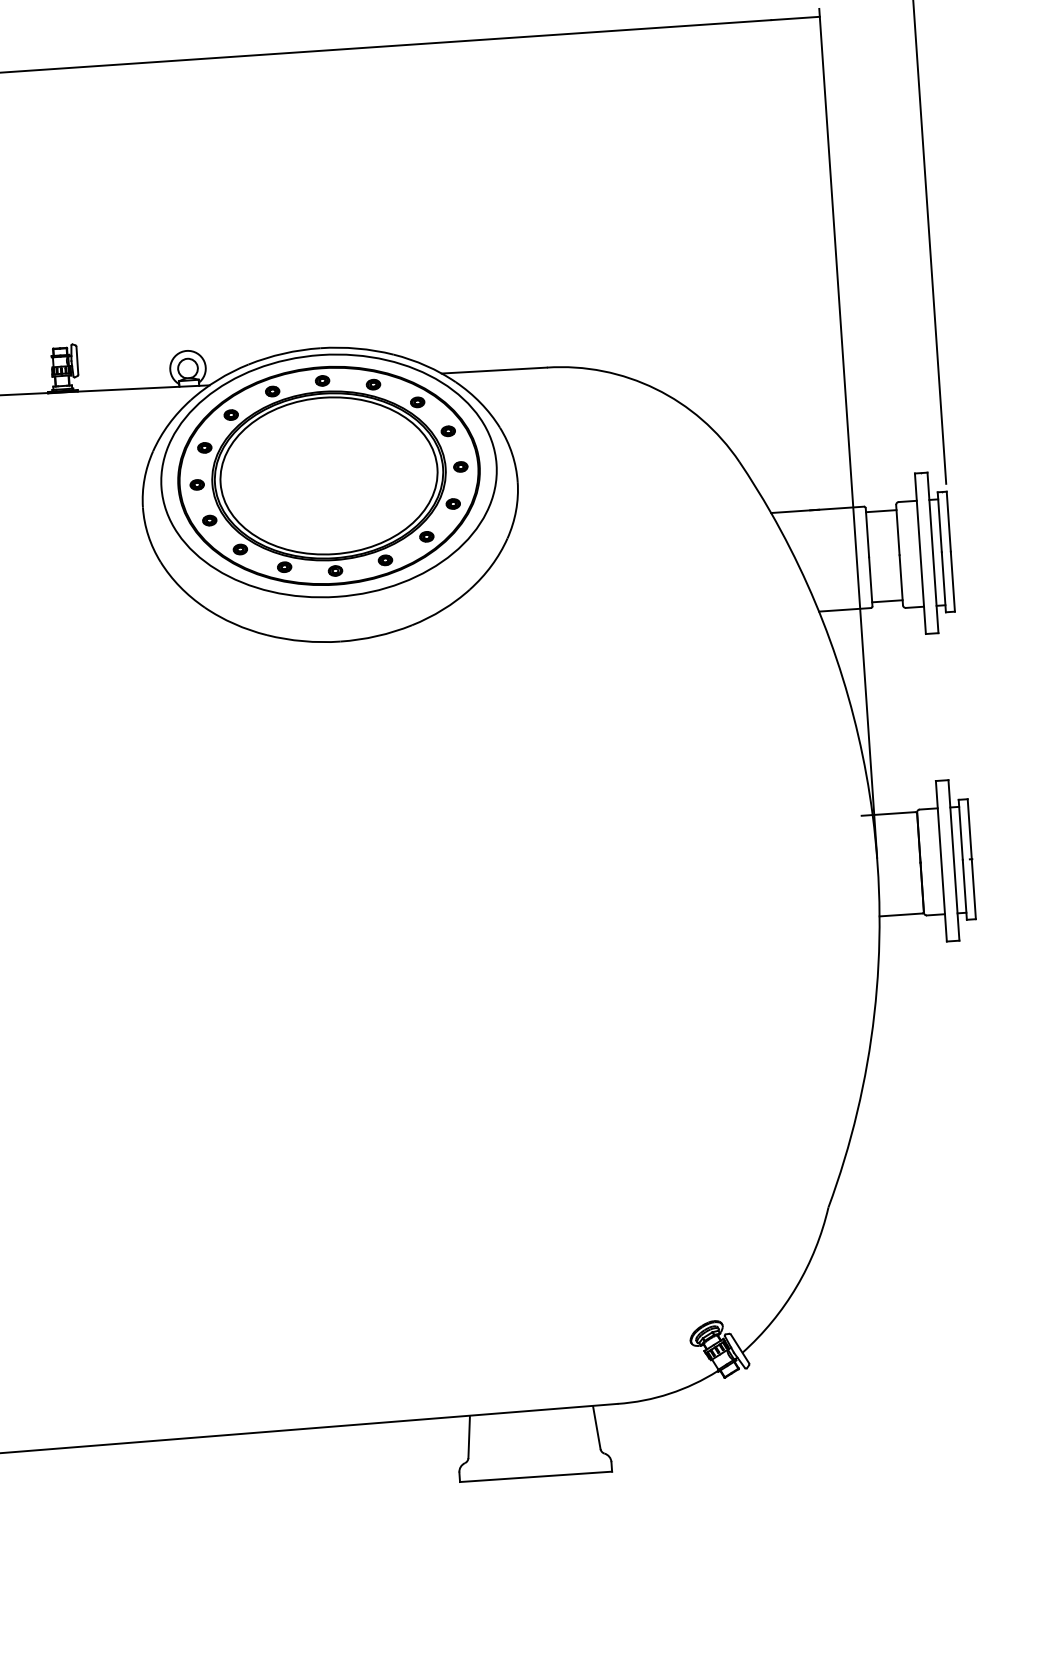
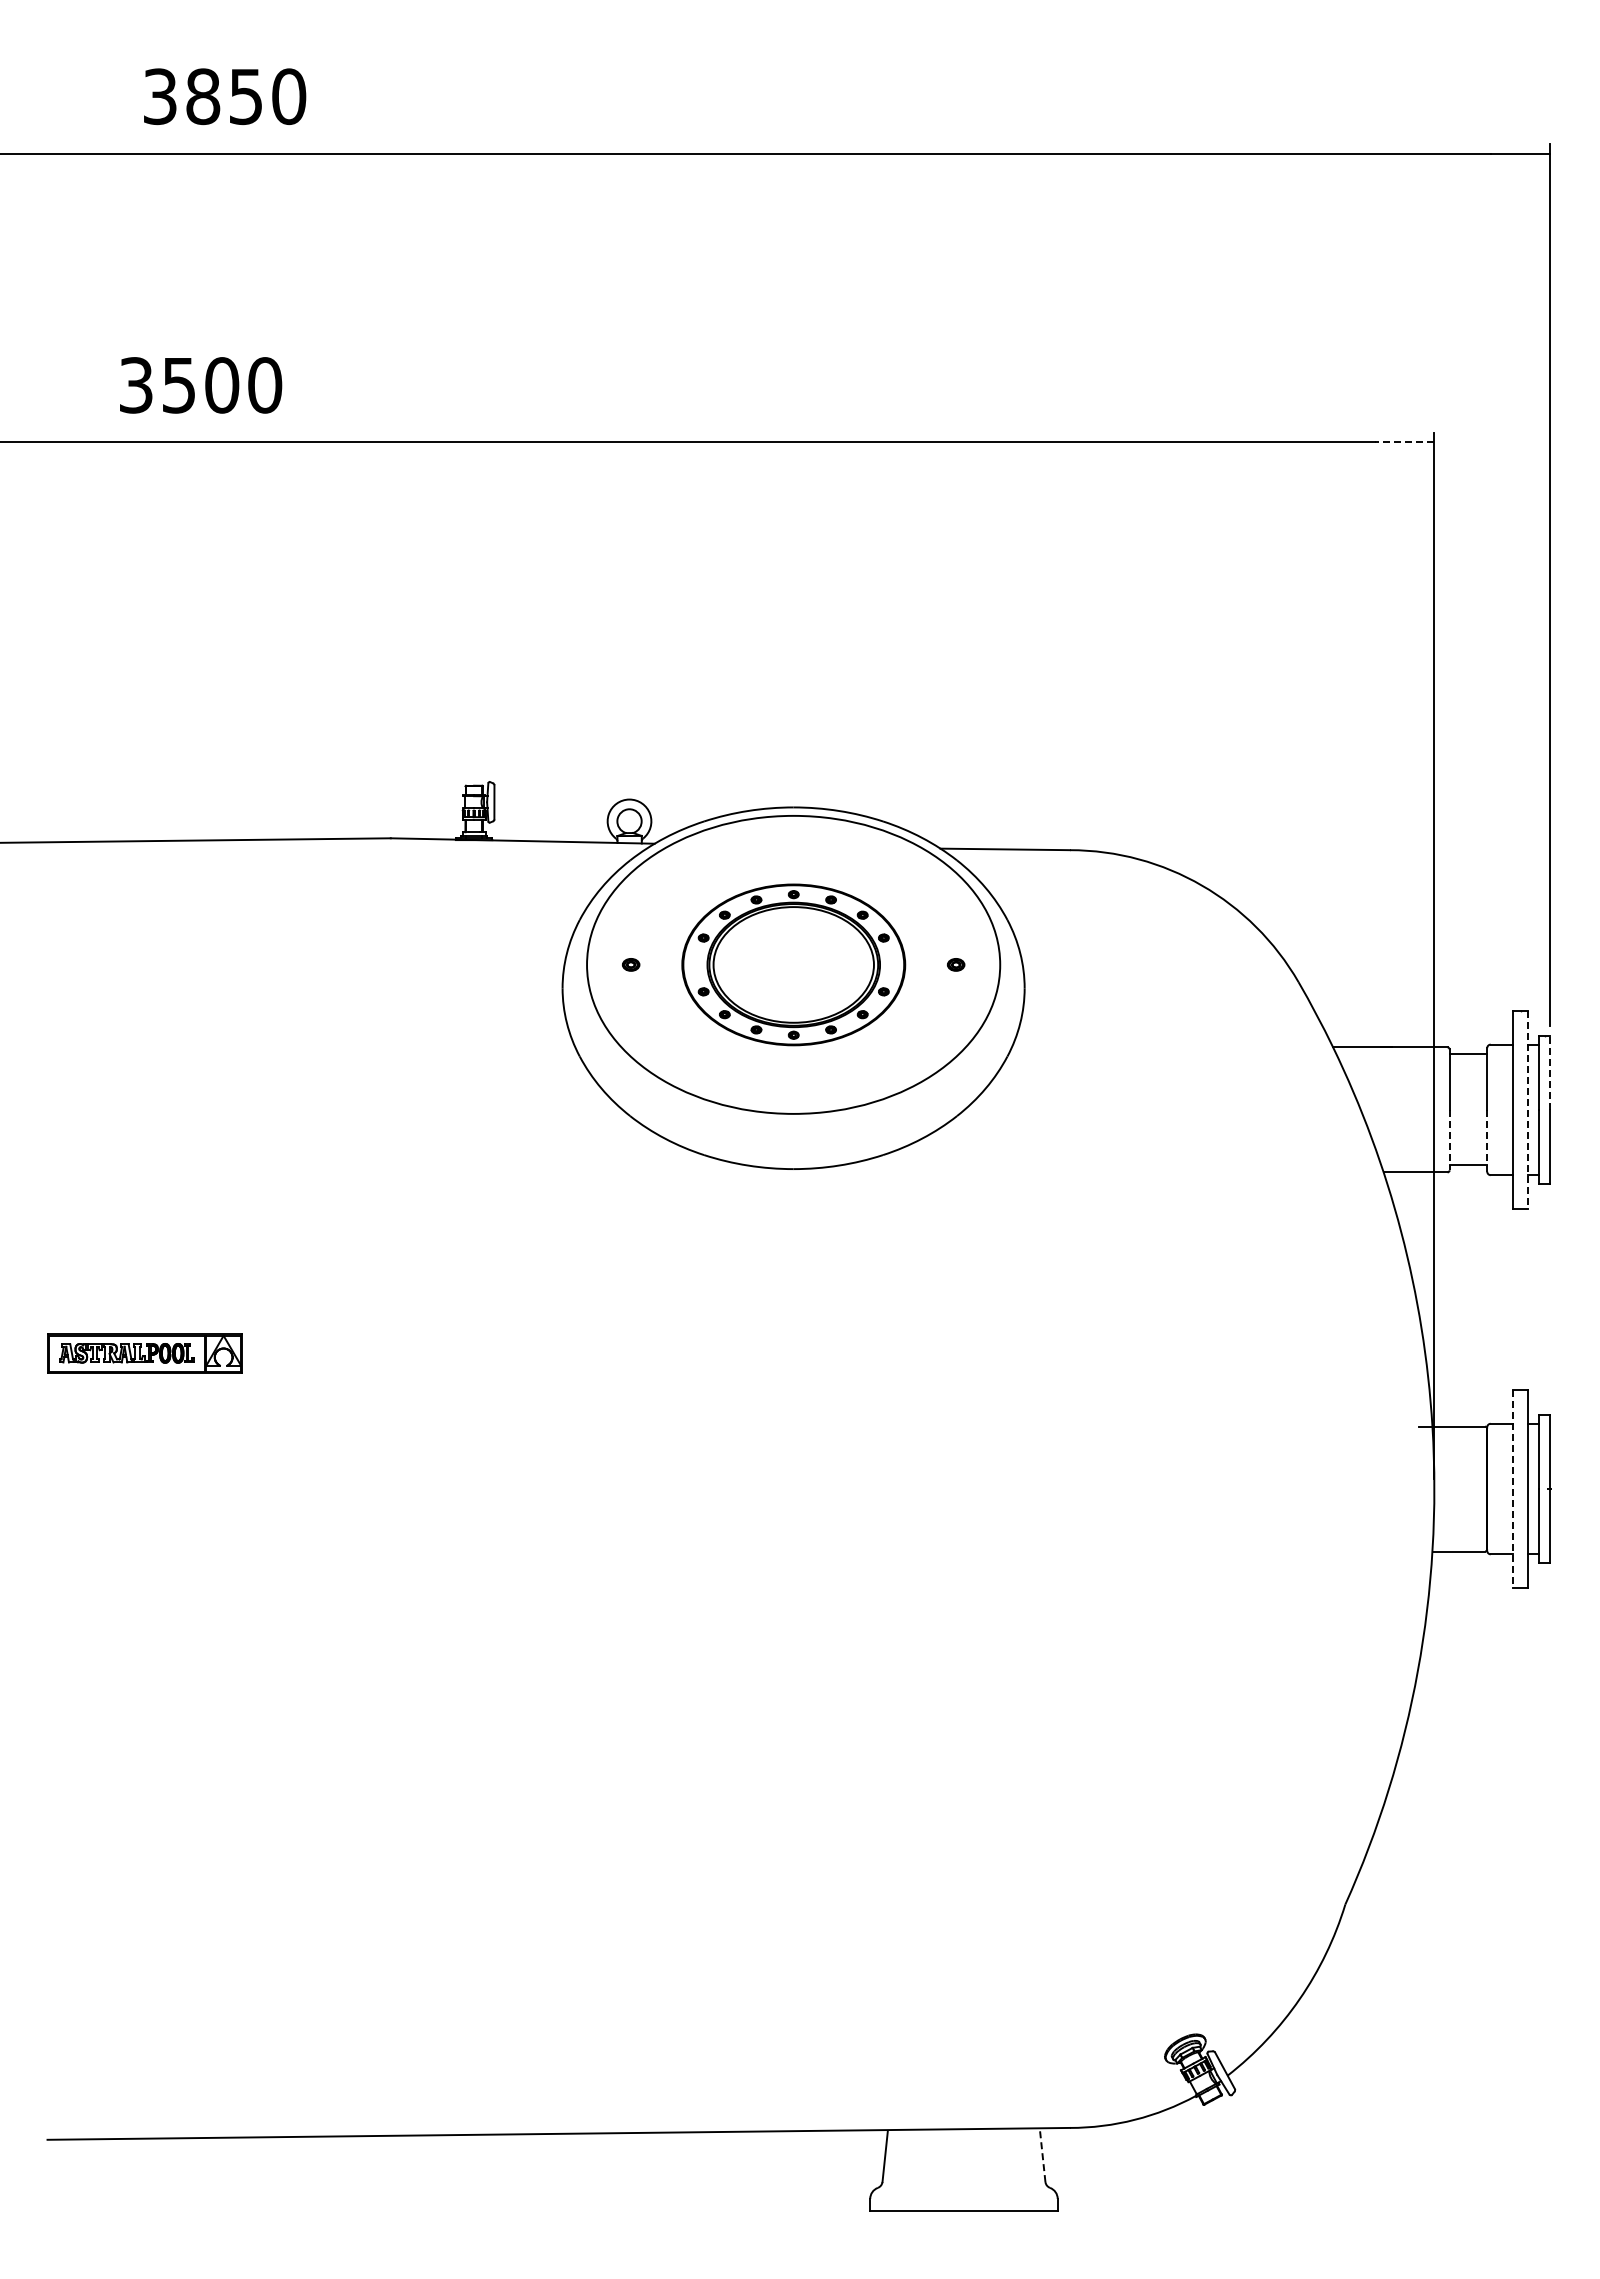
line: (795, 18) -> (1404, 442), solid -> dashed
part: (328, 475) -> (793, 964), size x0.6
line: (948, 521) -> (1550, 1072), solid -> dashed
line: (933, 552) -> (1528, 1109), solid -> dashed
line: (901, 579) -> (1487, 1140), solid -> dashed
line: (870, 582) -> (1449, 1140), solid -> dashed
line: (941, 861) -> (1512, 1489), solid -> dashed
line: (596, 1427) -> (1042, 2155), solid -> dashed

